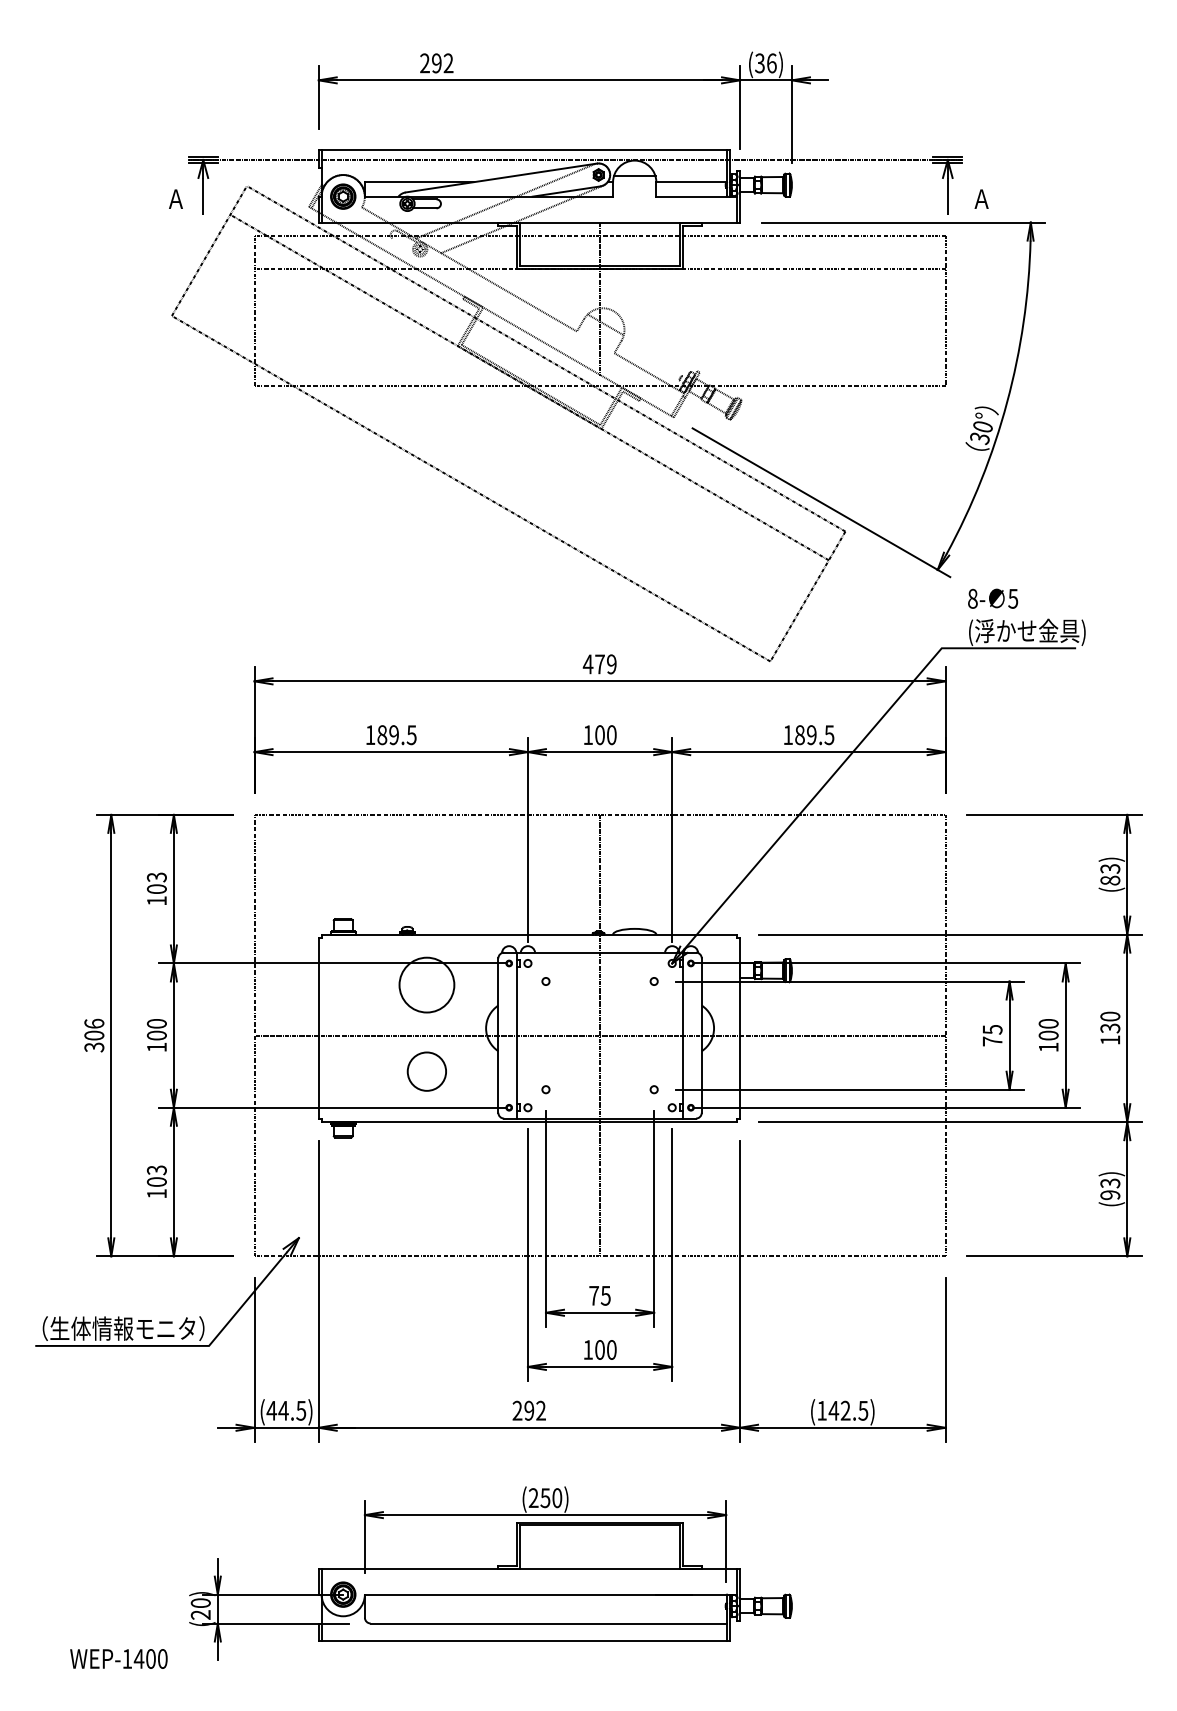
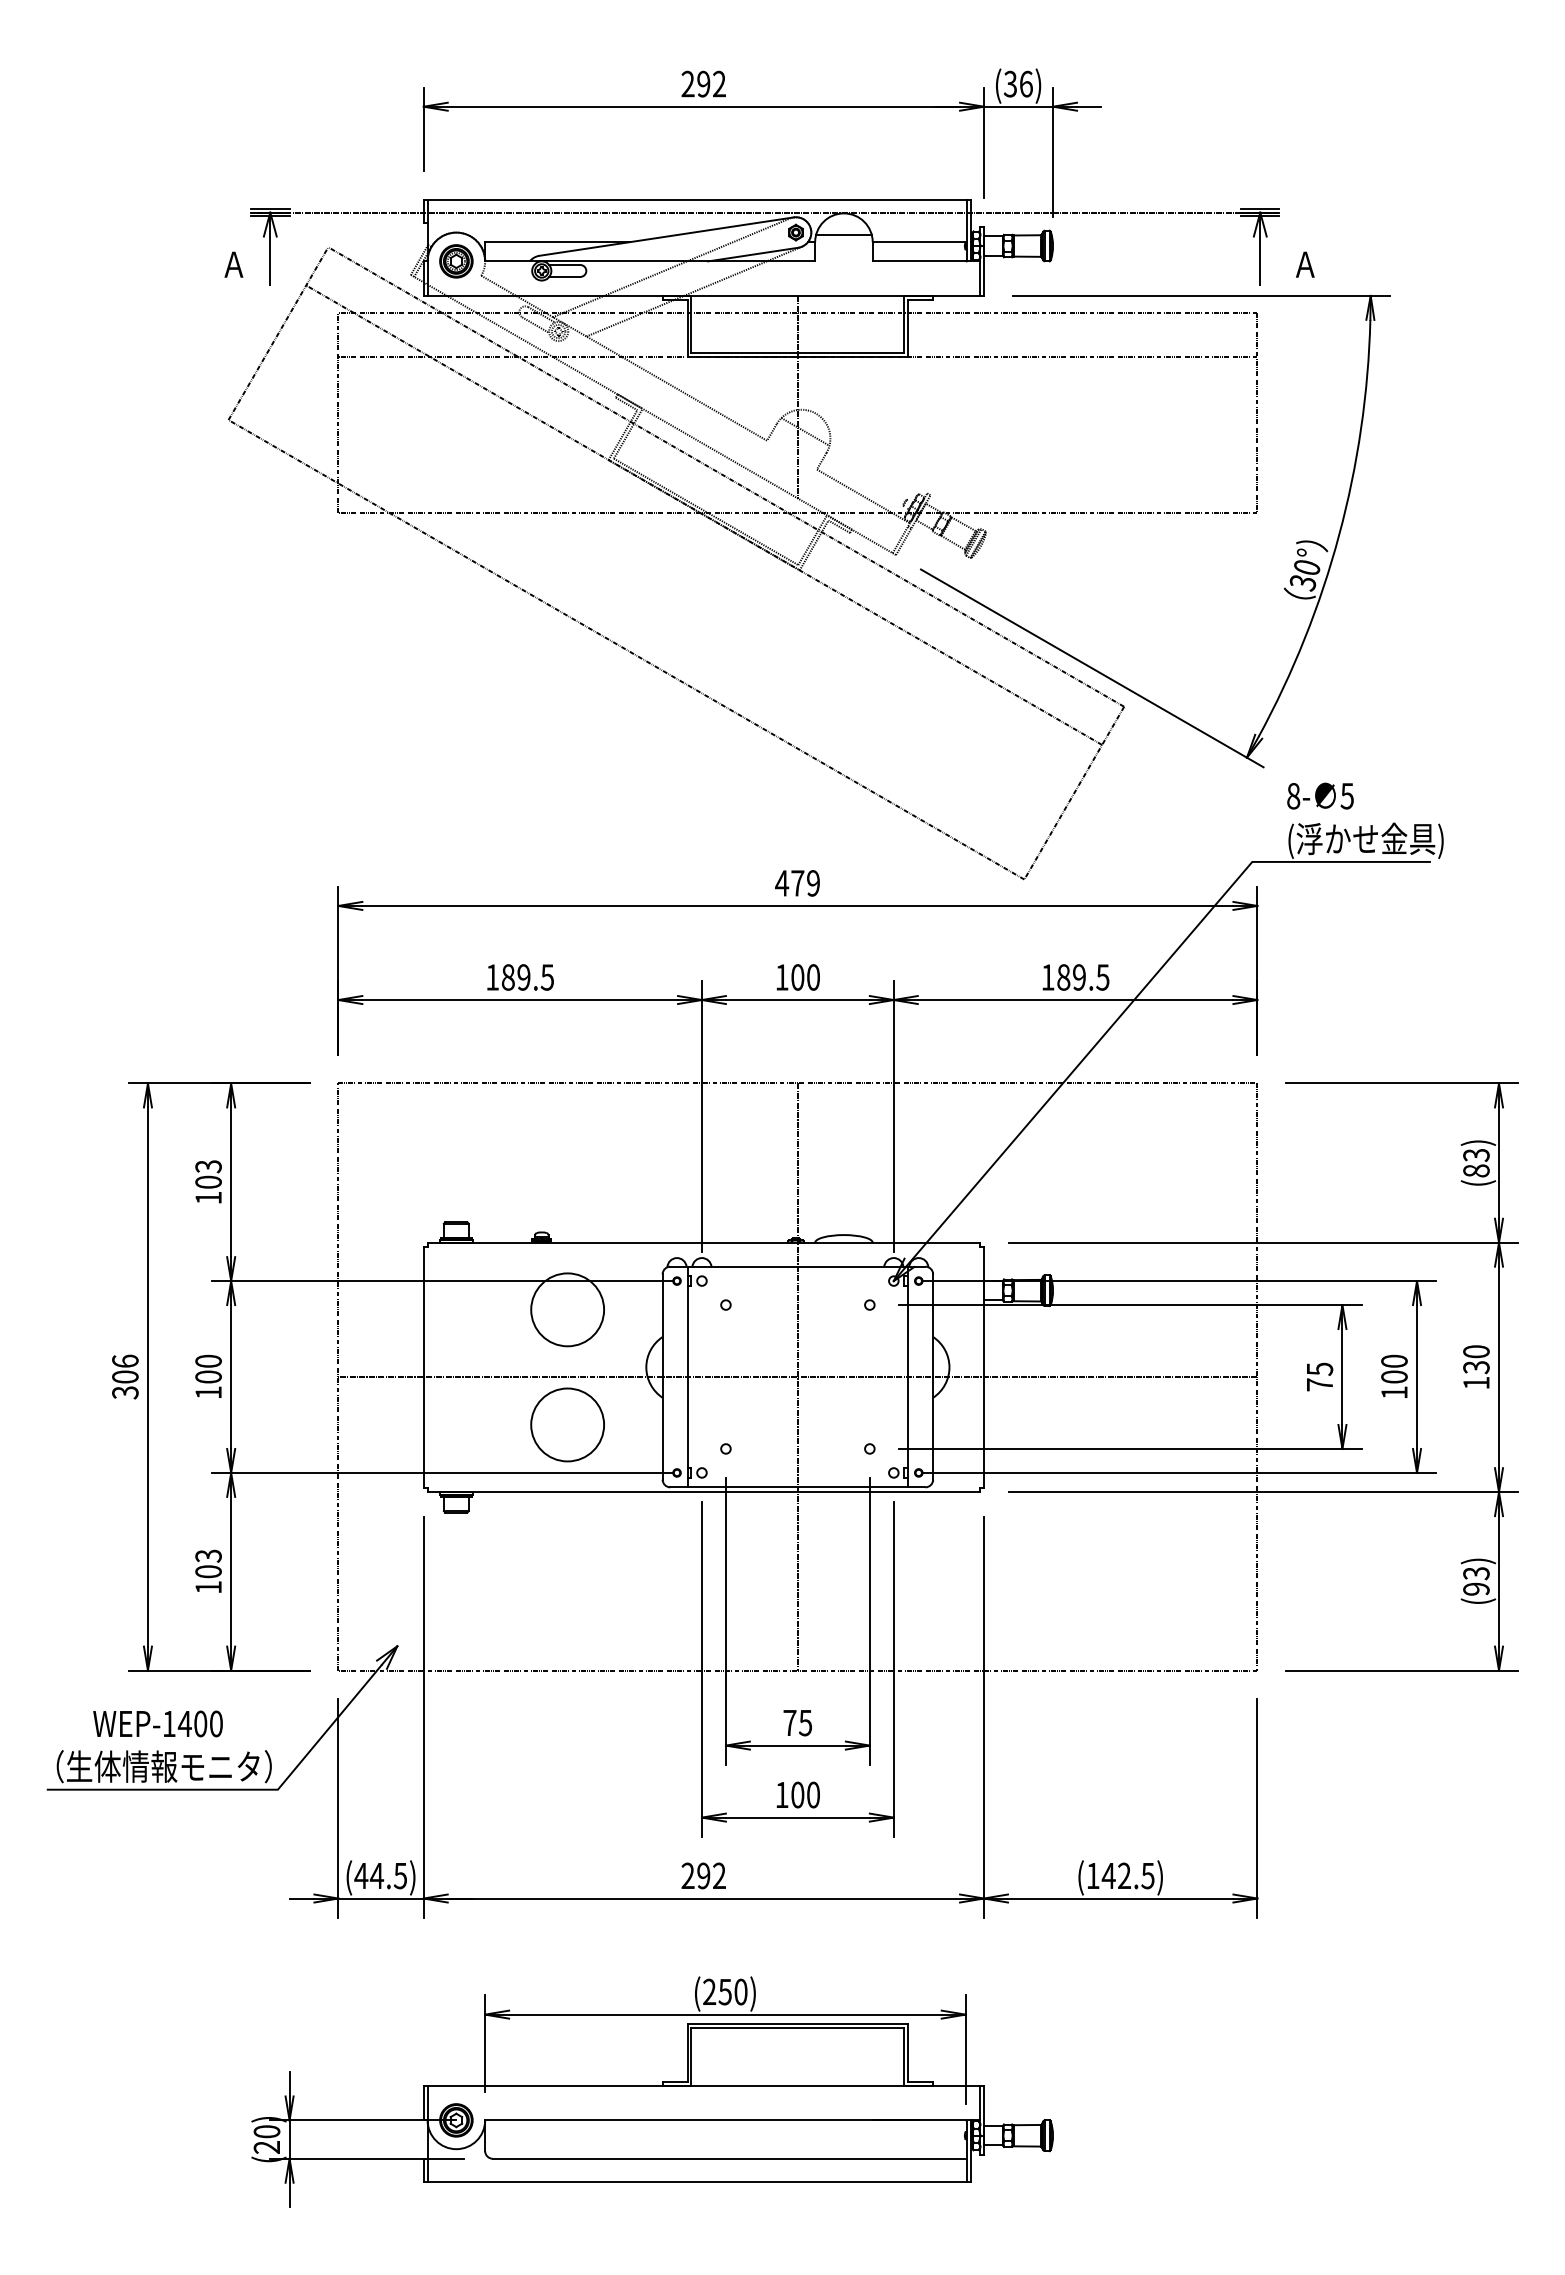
text: (436, 62) -> (703, 83), moved
line: (402, 244) -> (535, 324), added
circle: (426, 1071) -> (567, 1424), size x1.43
text: (118, 1658) -> (157, 1723), moved

